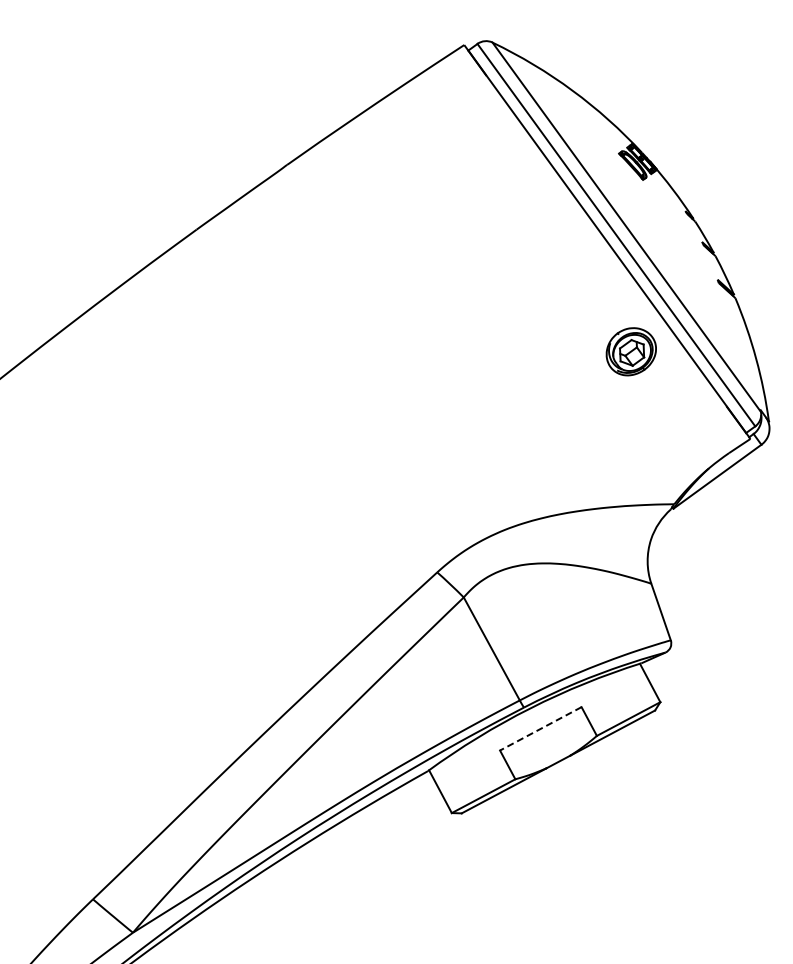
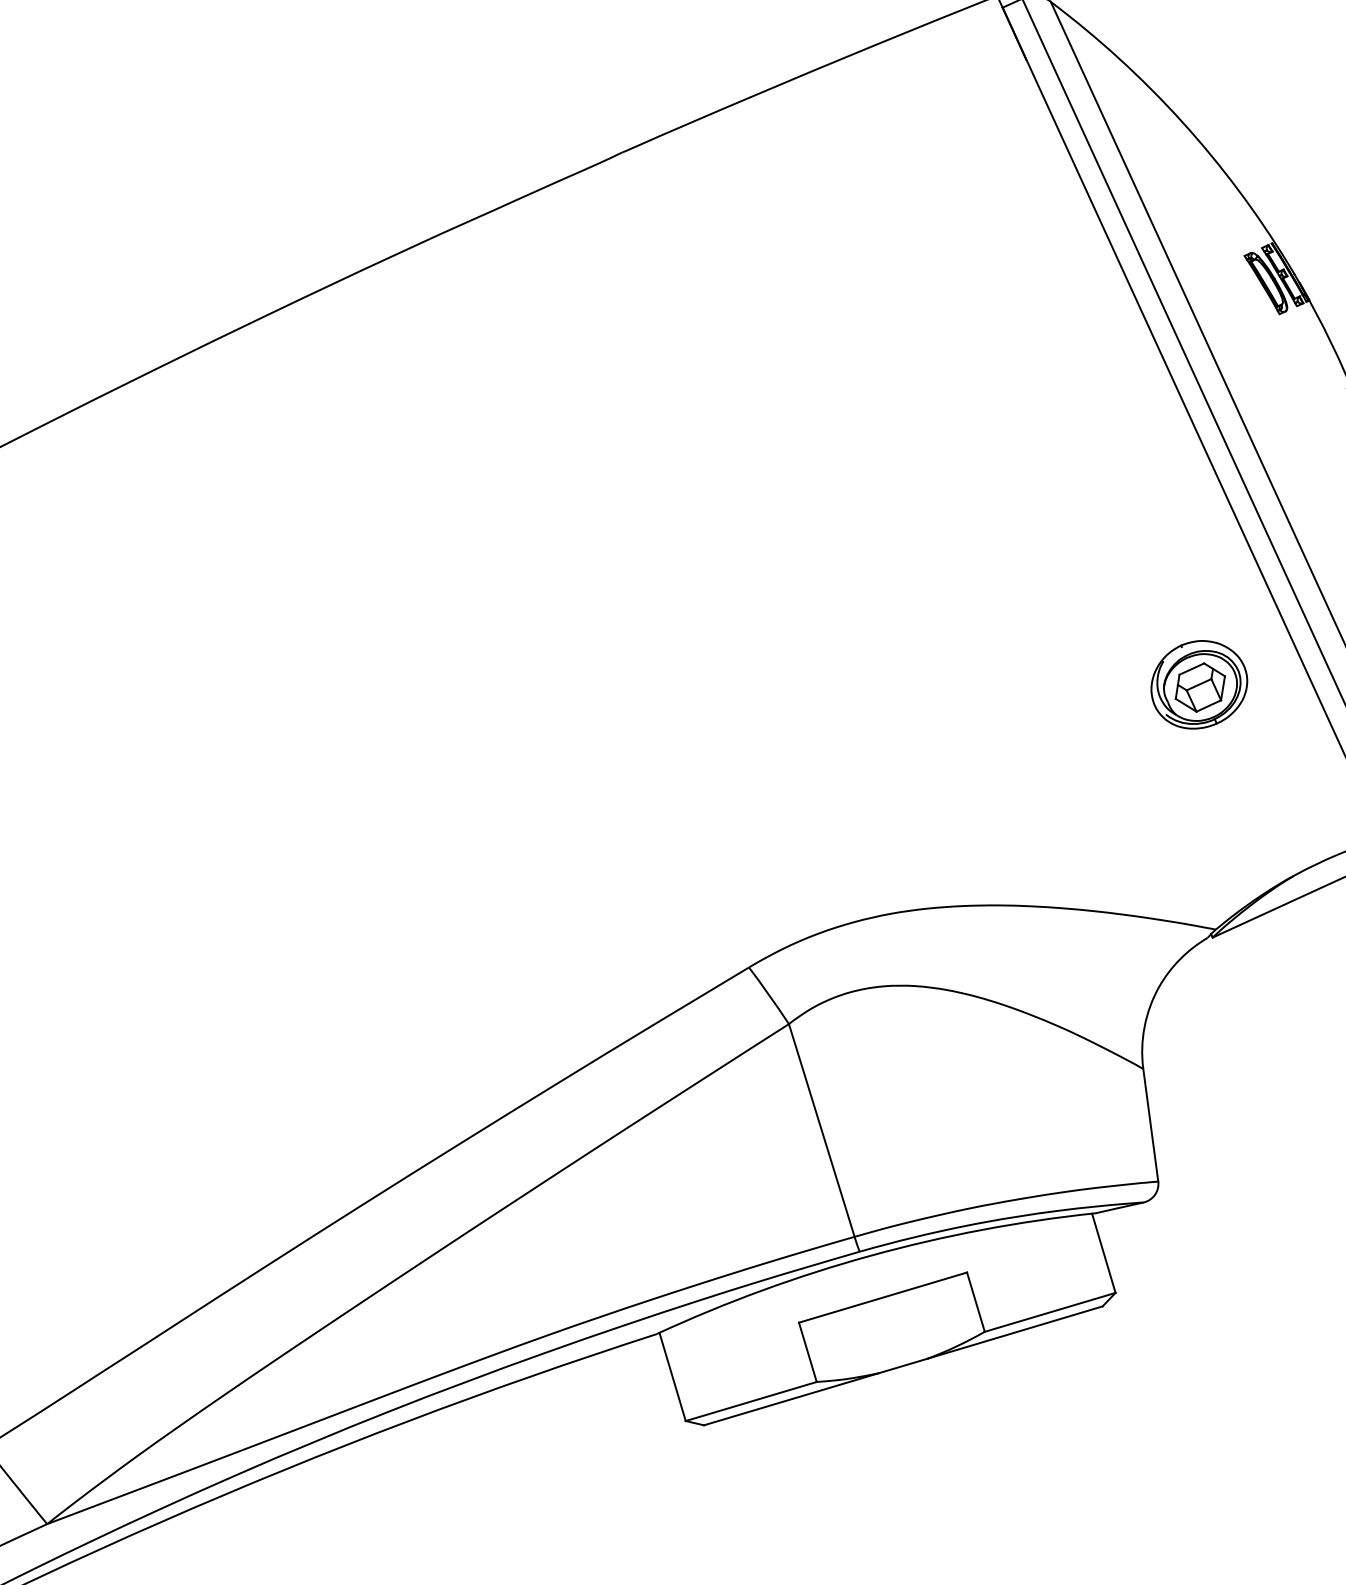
part: (630, 351) -> (1197, 684), moved
line: (540, 729) -> (882, 1298), dashed -> solid

